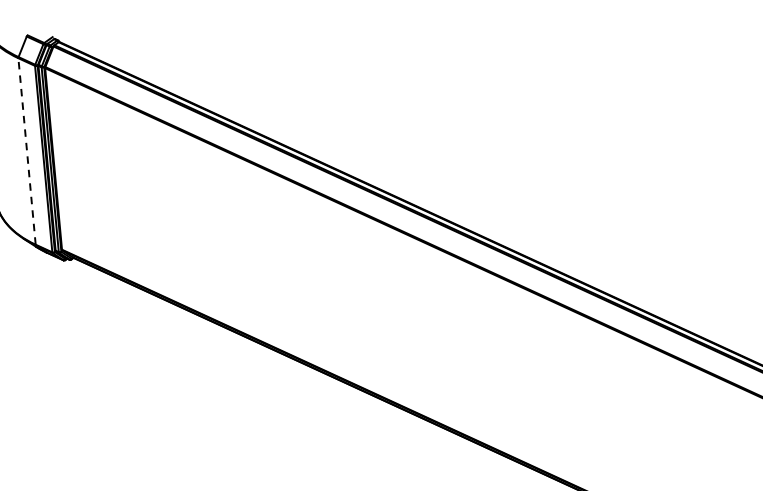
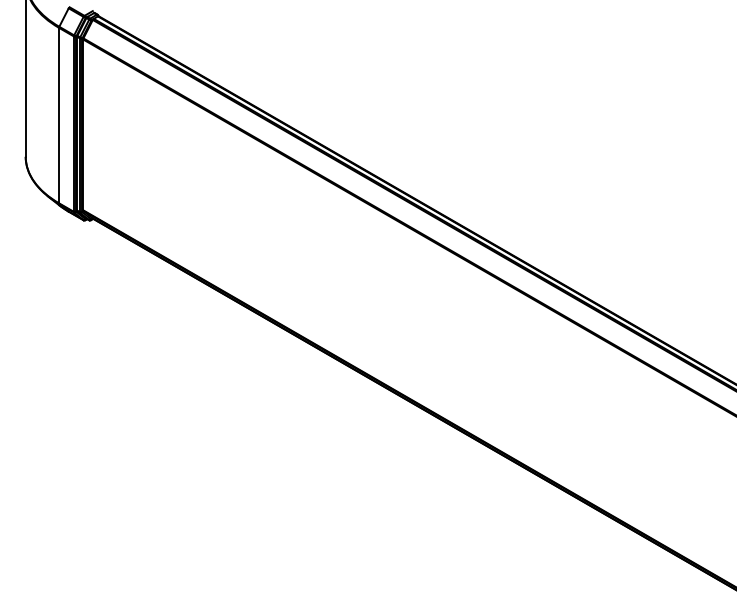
line: (27, 151) -> (59, 115), dashed -> solid

